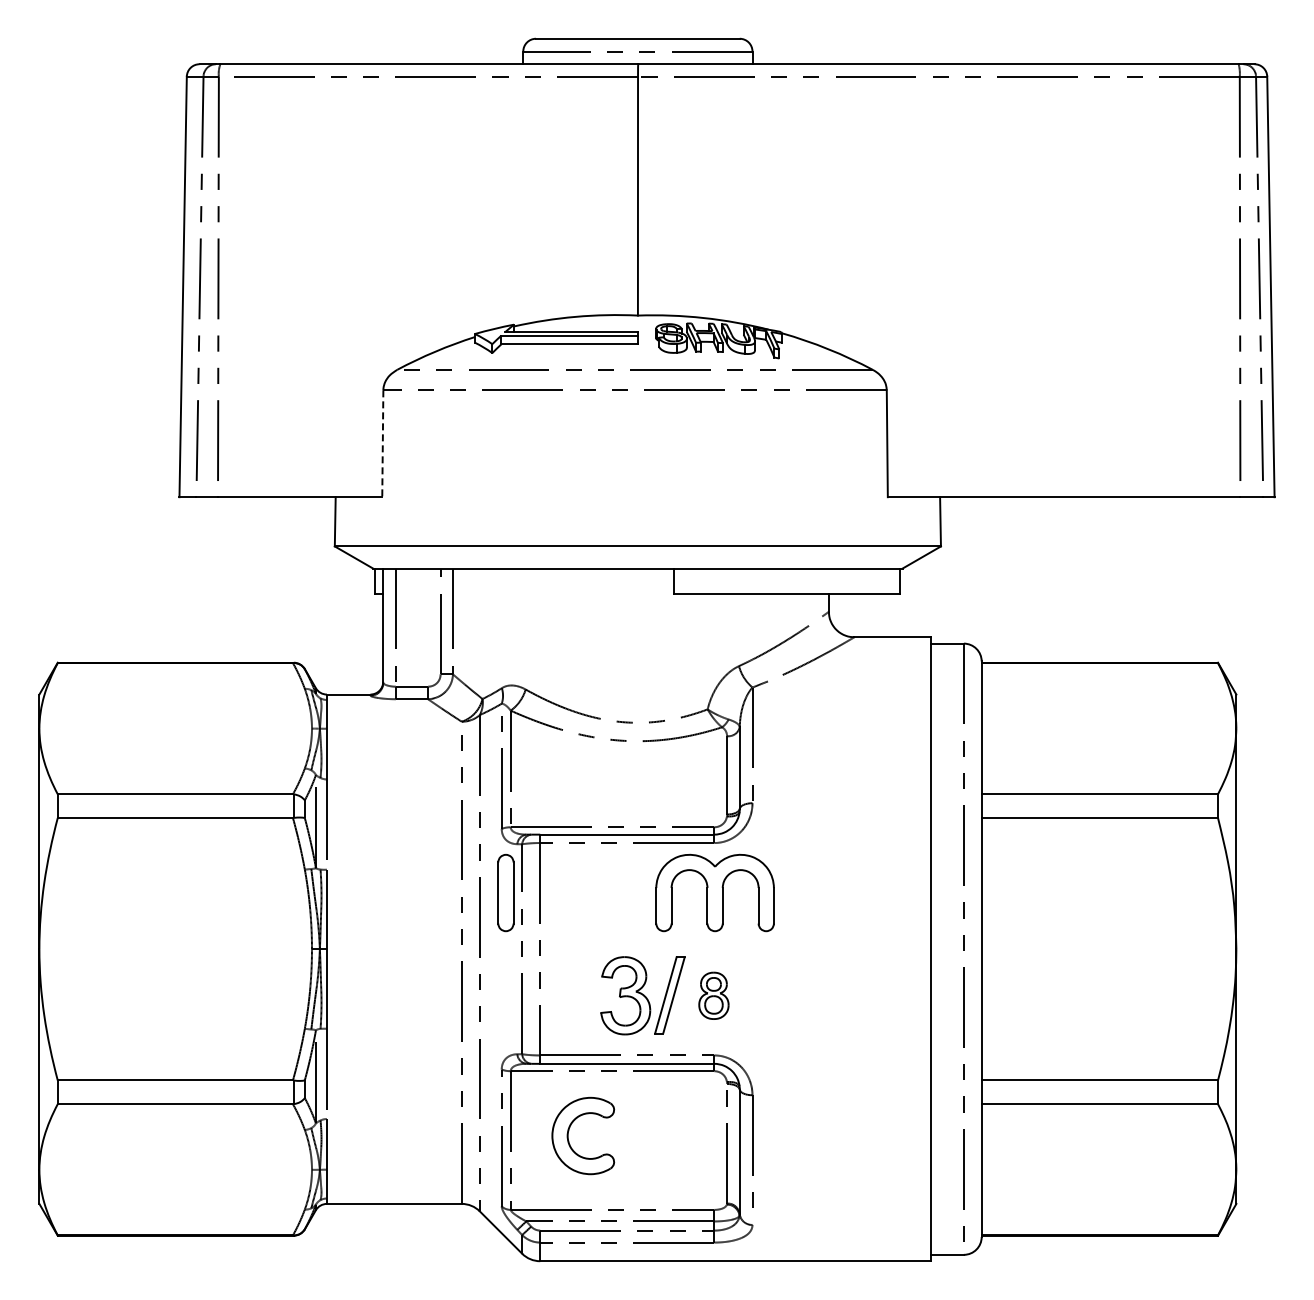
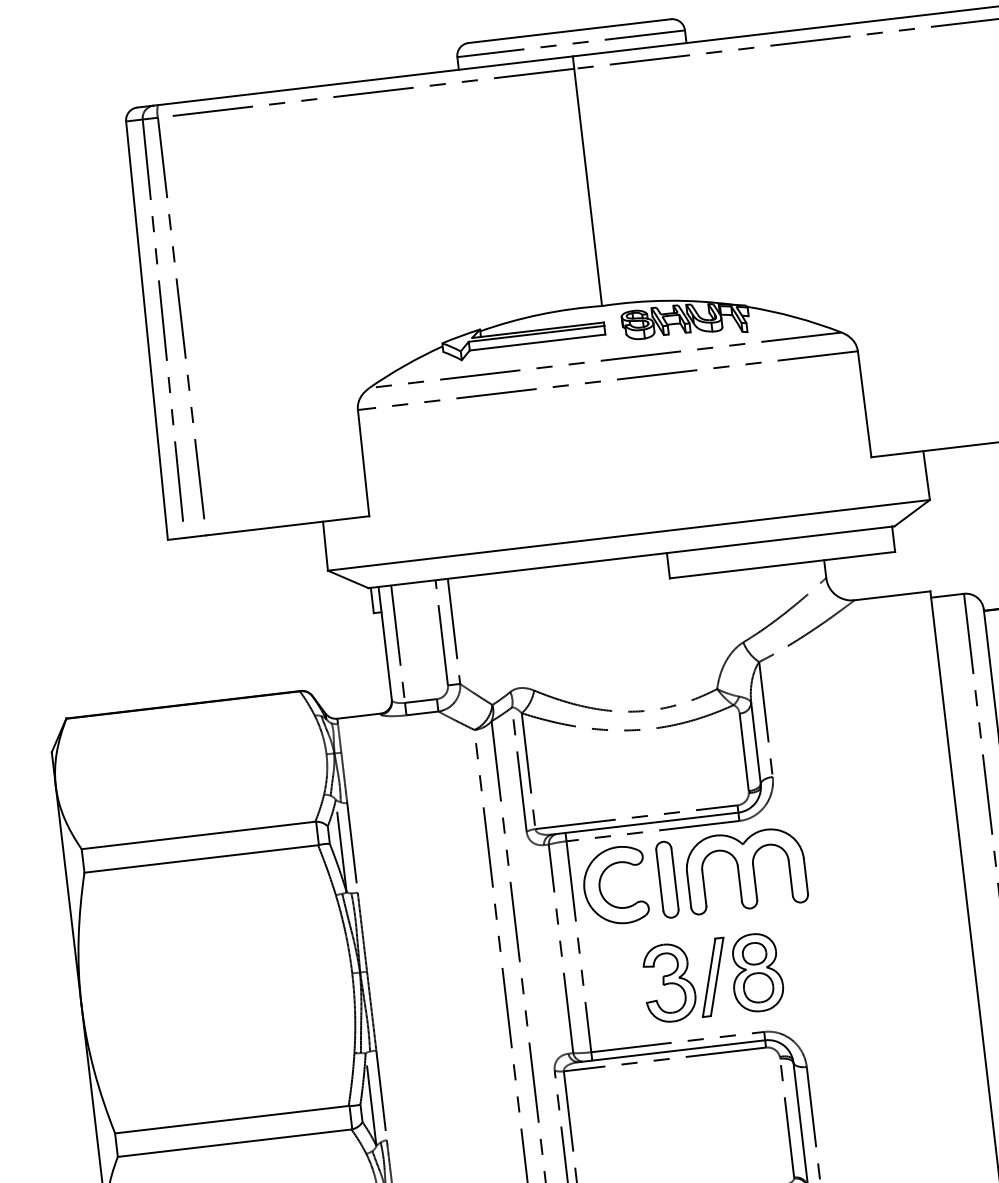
line: (382, 444) -> (363, 463), dashed -> solid
part: (505, 893) -> (667, 880), moved
part: (713, 995) -> (756, 972), size x1.67
part: (569, 1131) -> (600, 883), moved

